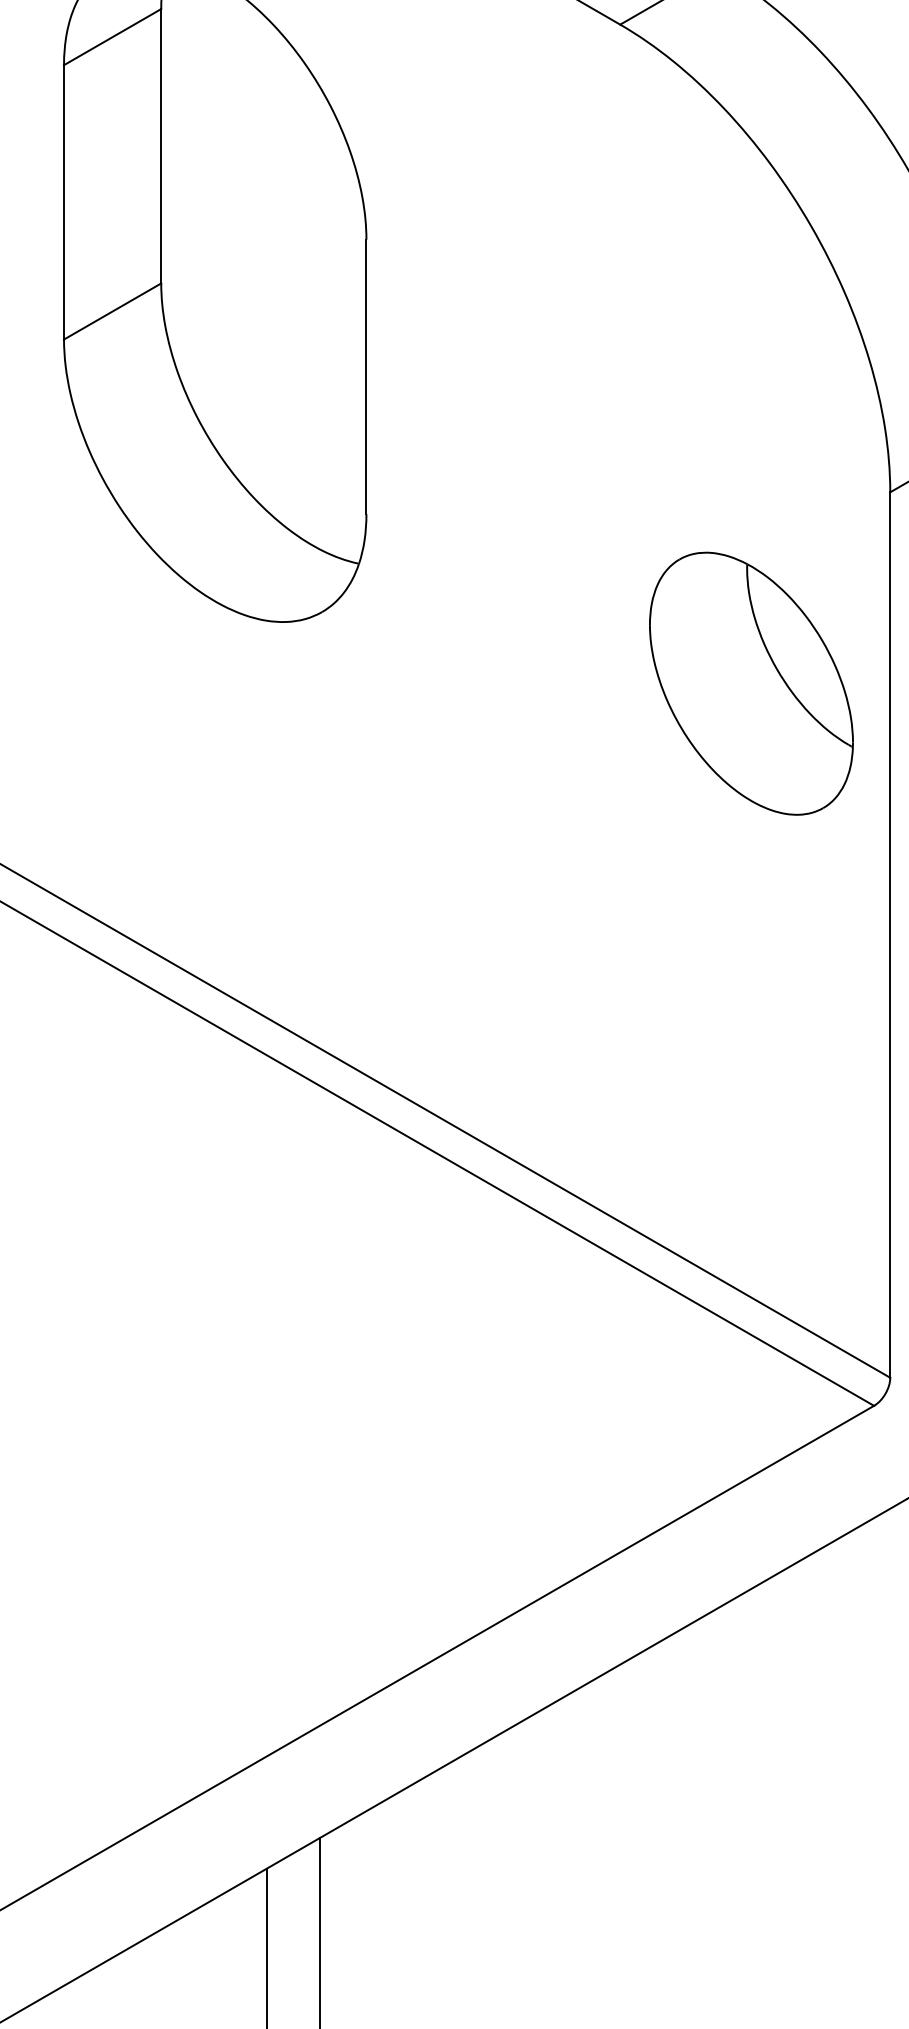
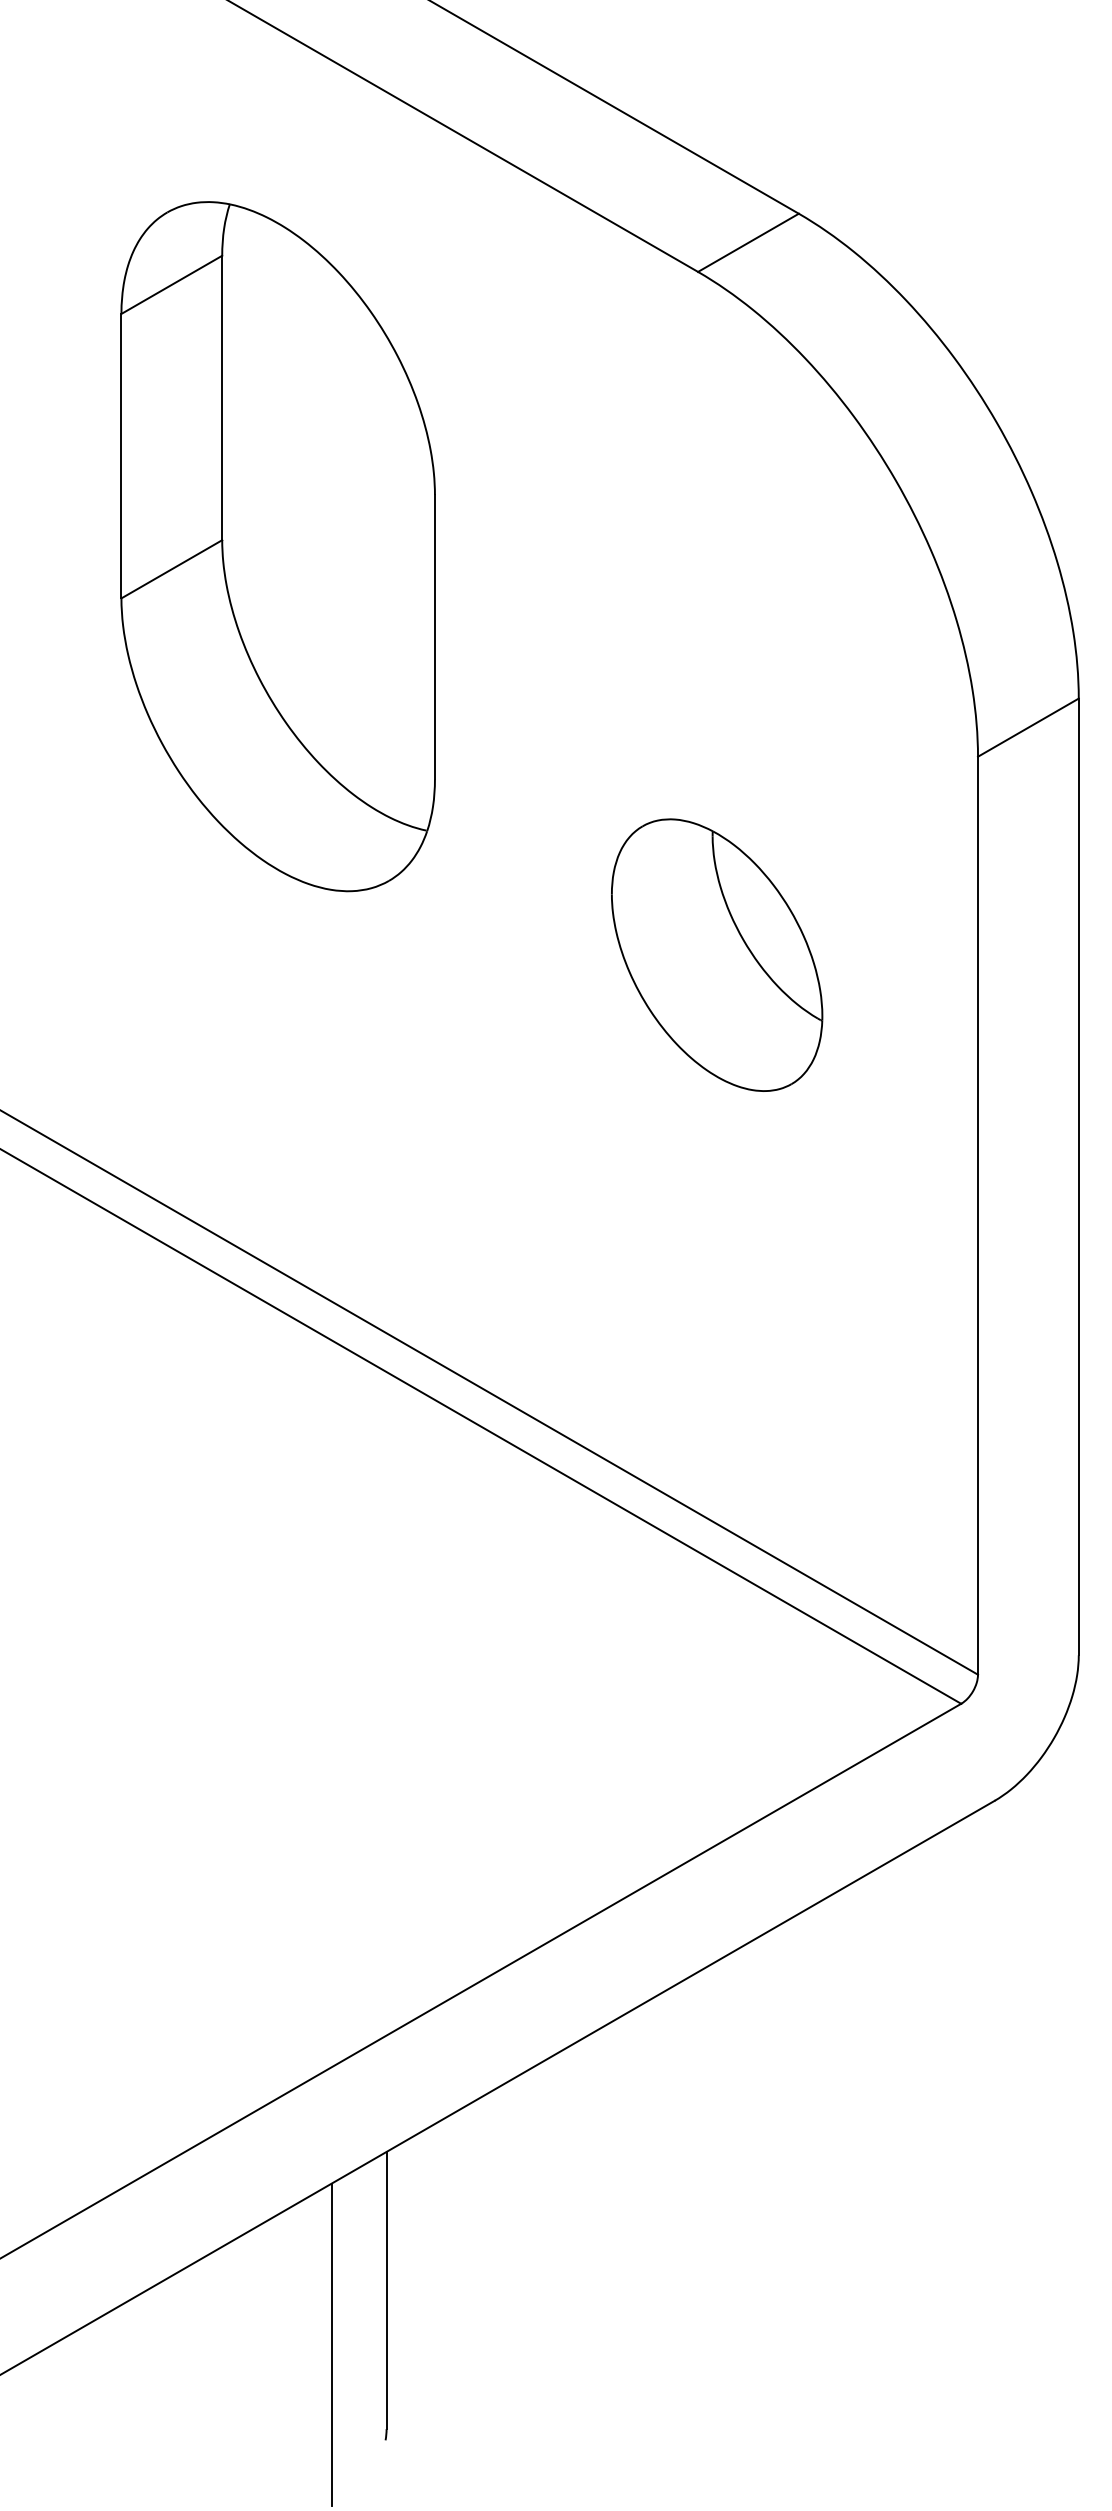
part: (751, 683) -> (717, 954), moved

